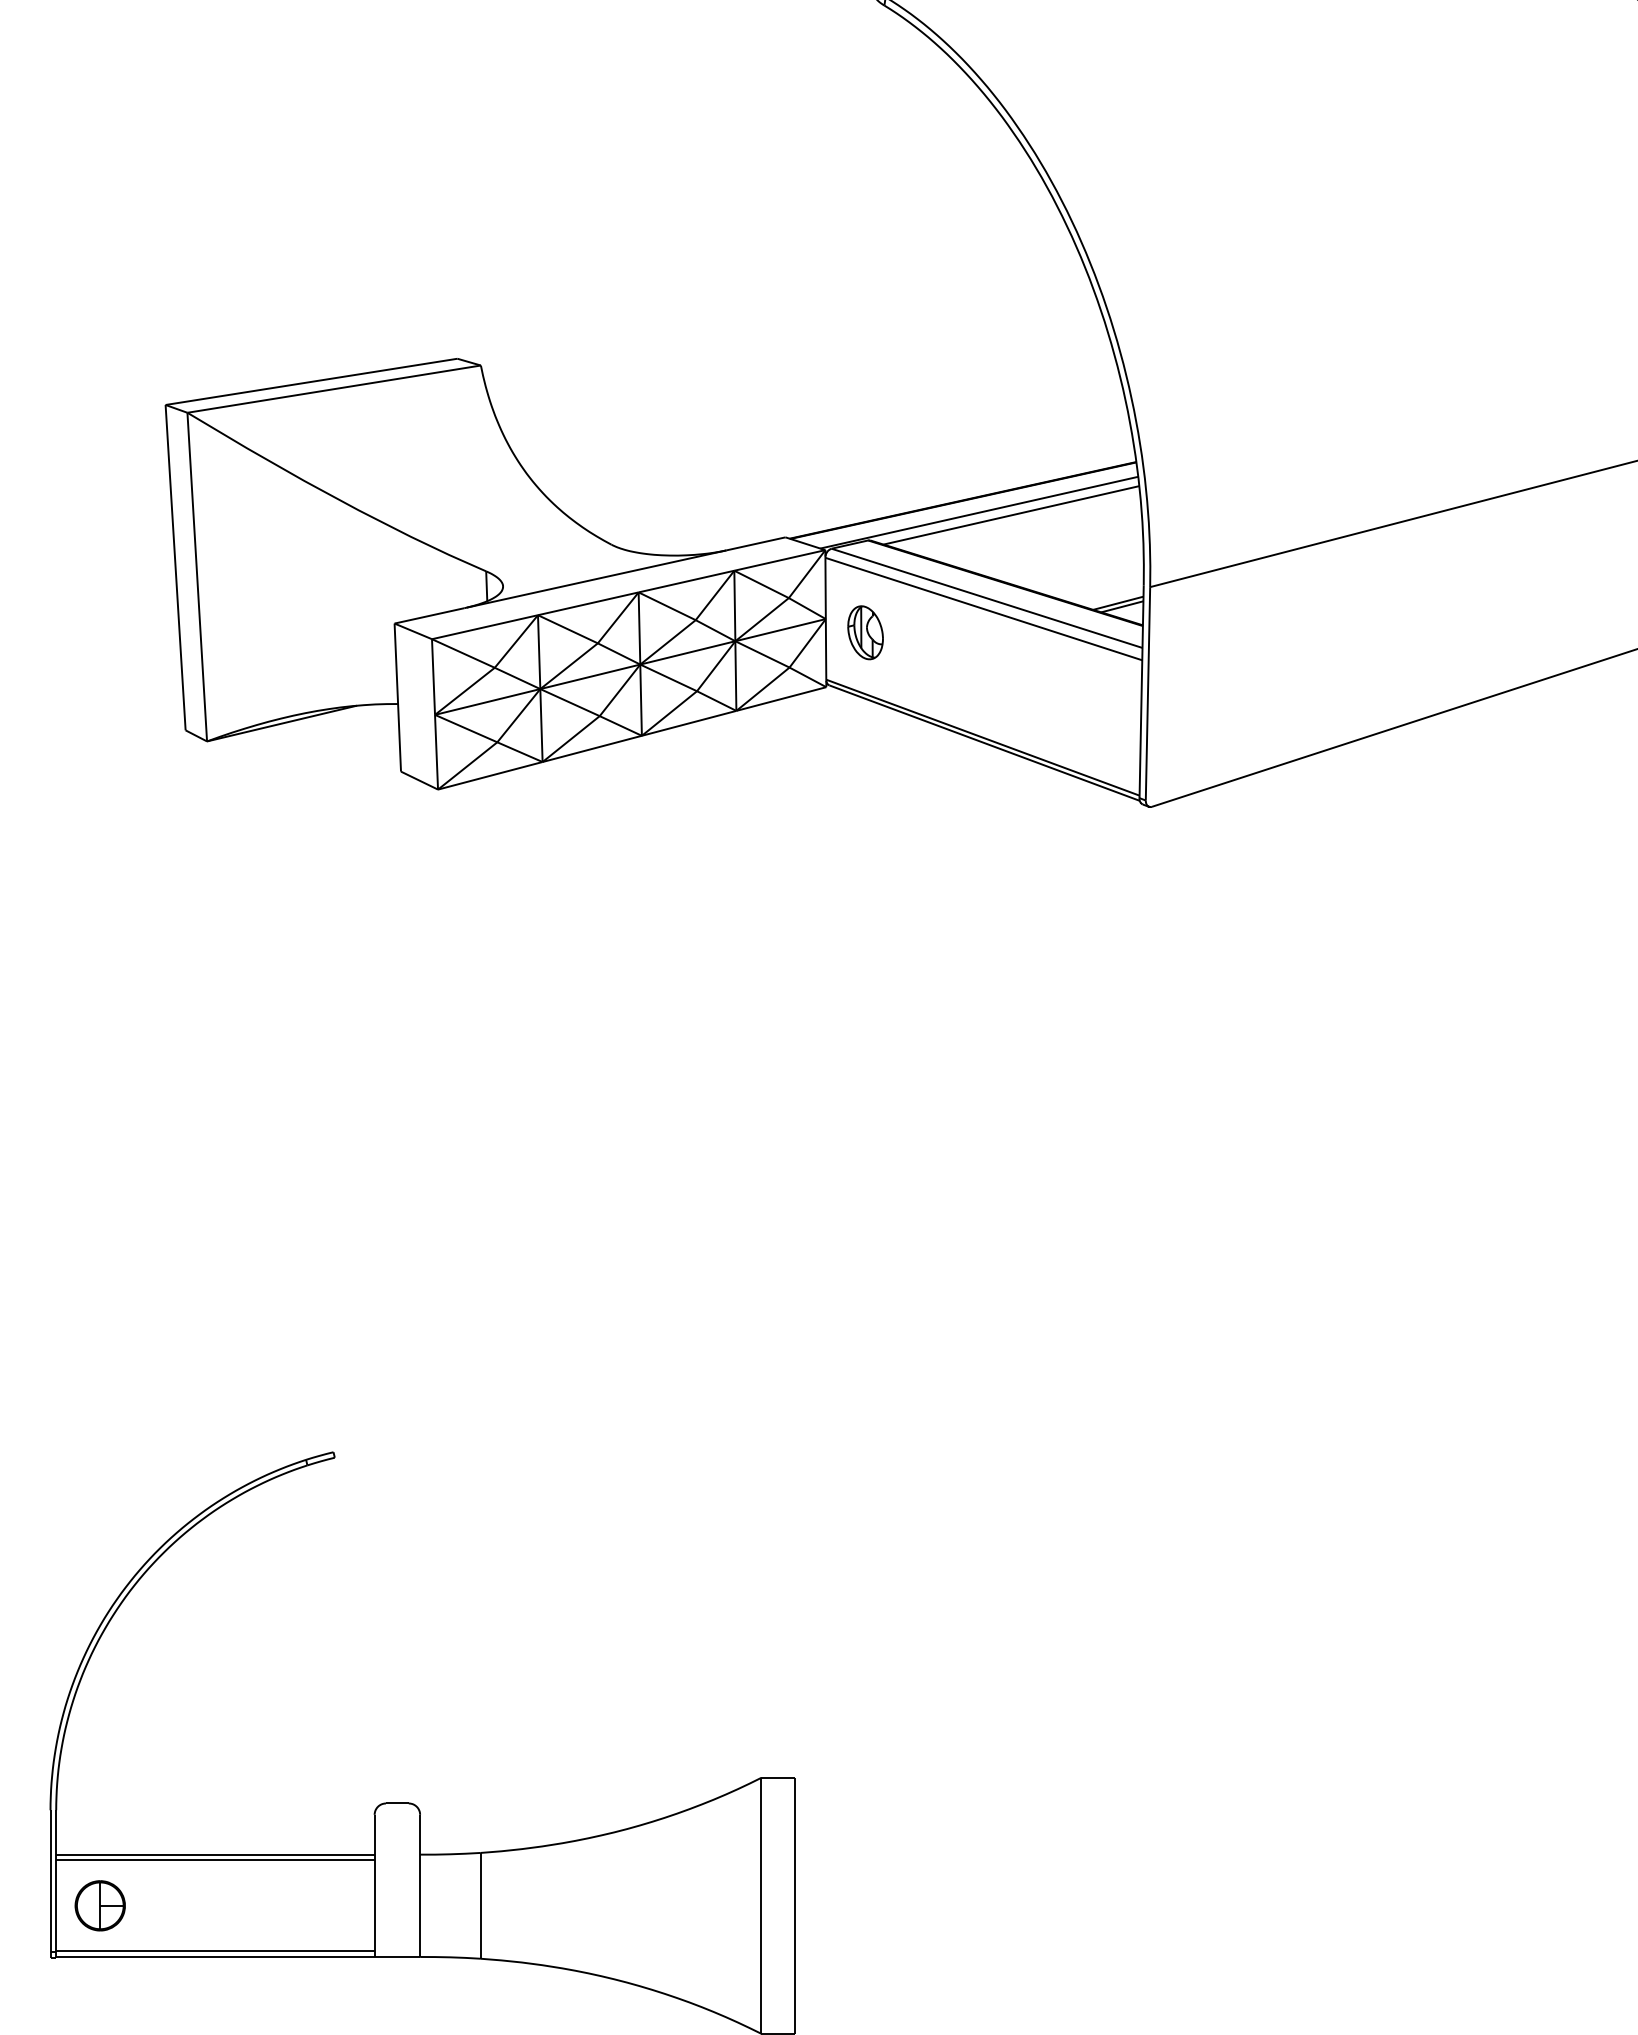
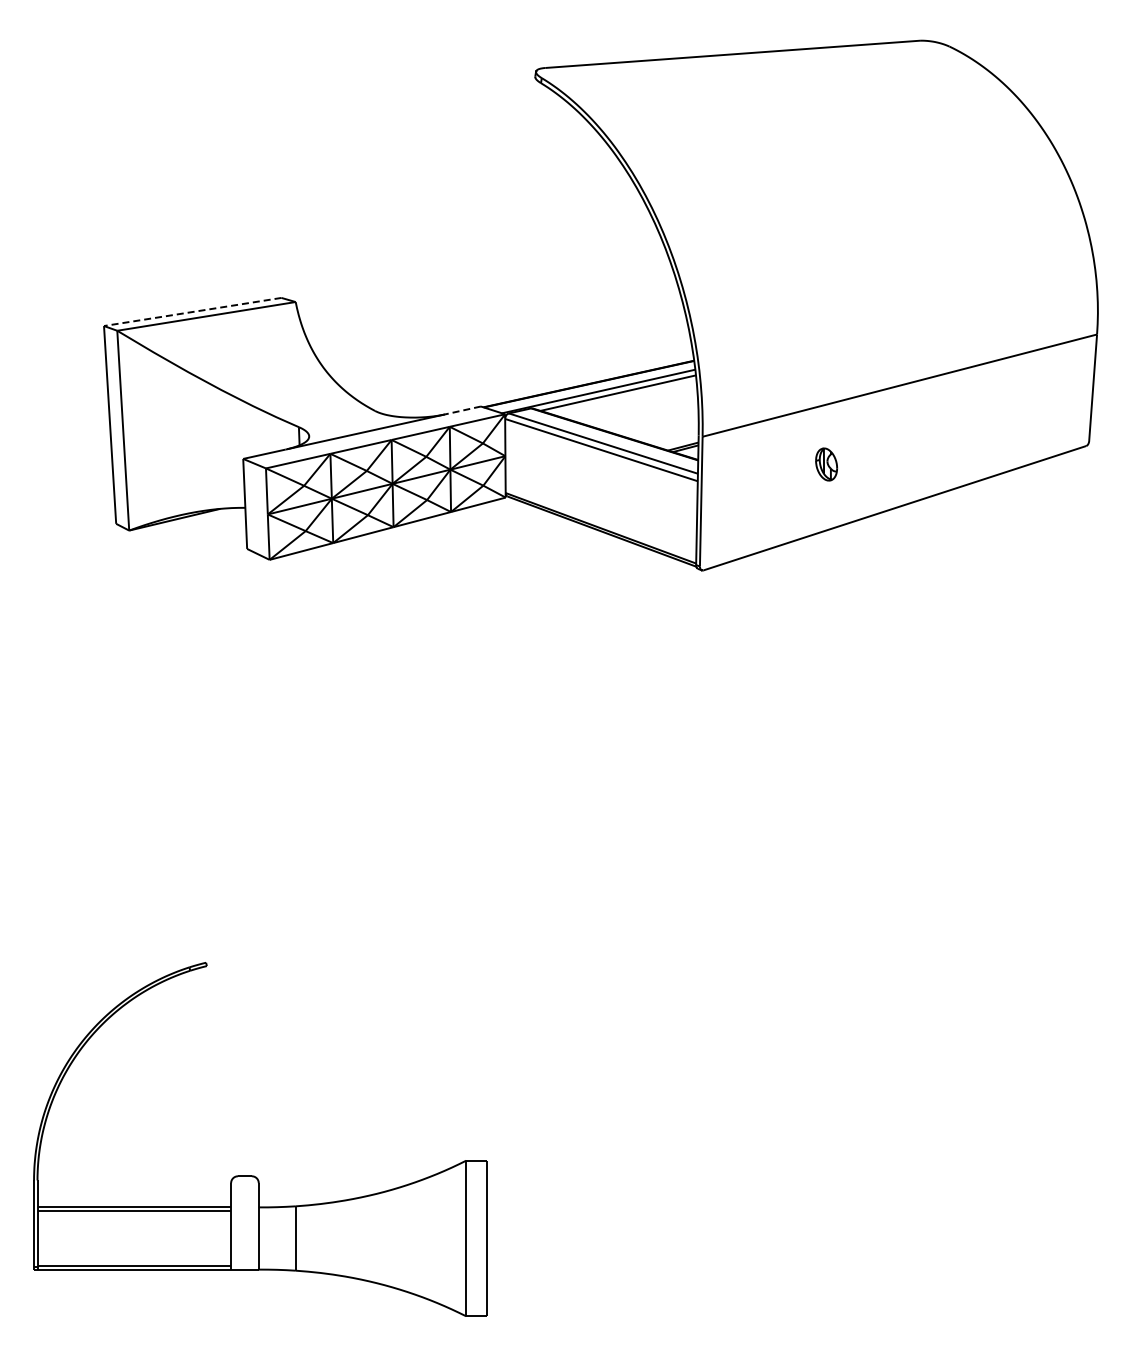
line: (311, 381) -> (192, 311), solid -> dashed
line: (755, 543) -> (462, 410), solid -> dashed
part: (865, 632) -> (826, 464), moved
part: (100, 1905) -> (64, 1238), removed

